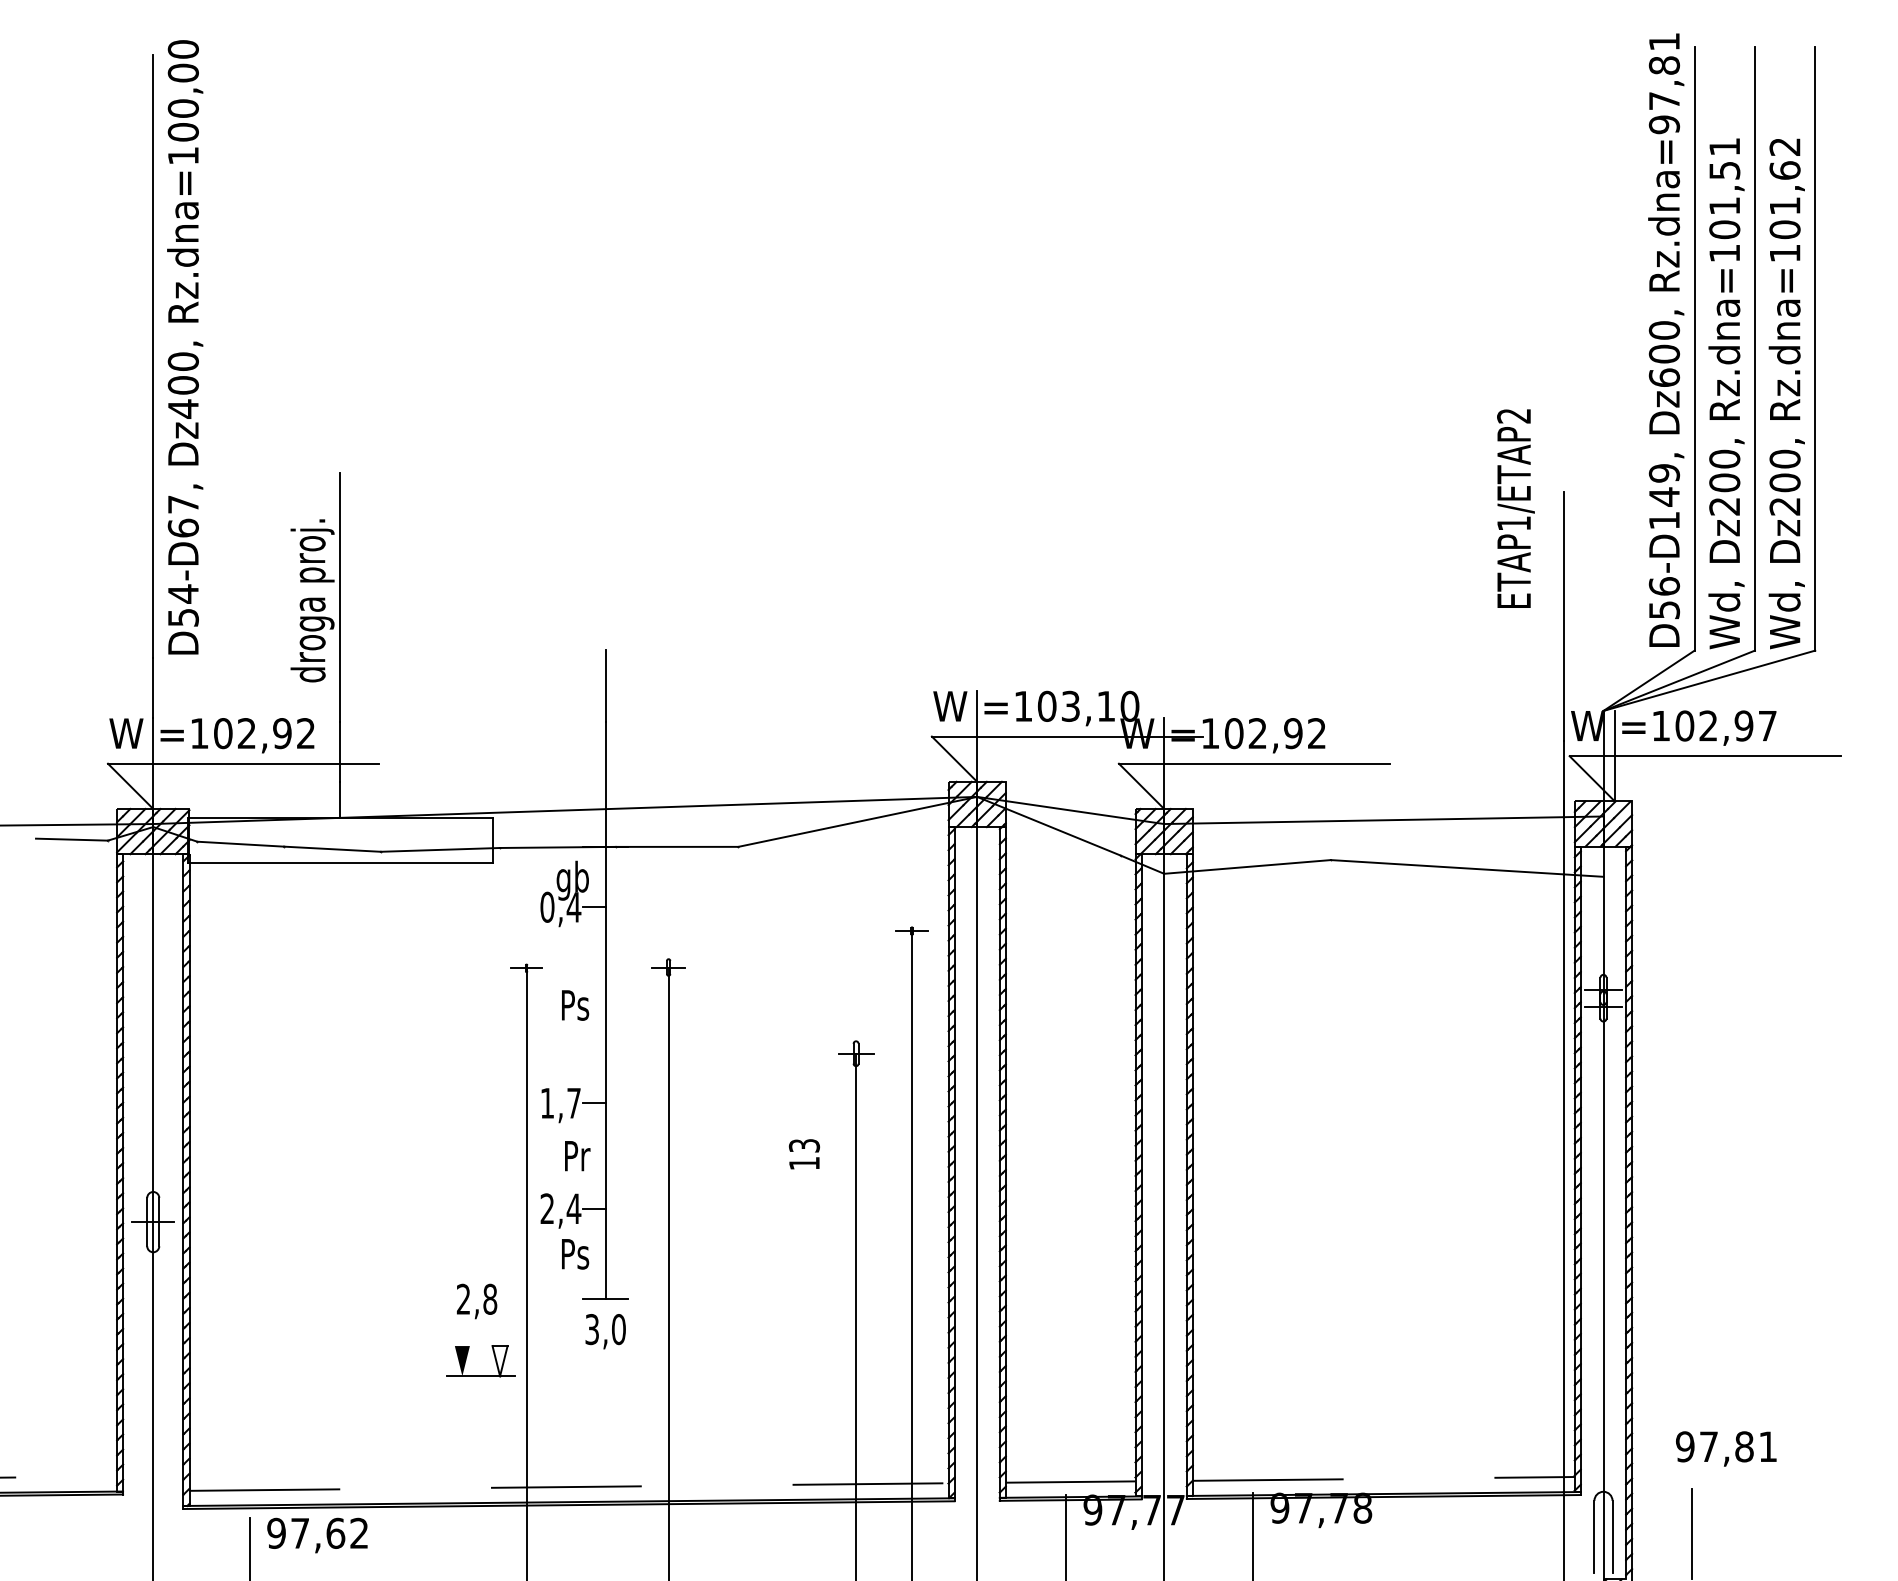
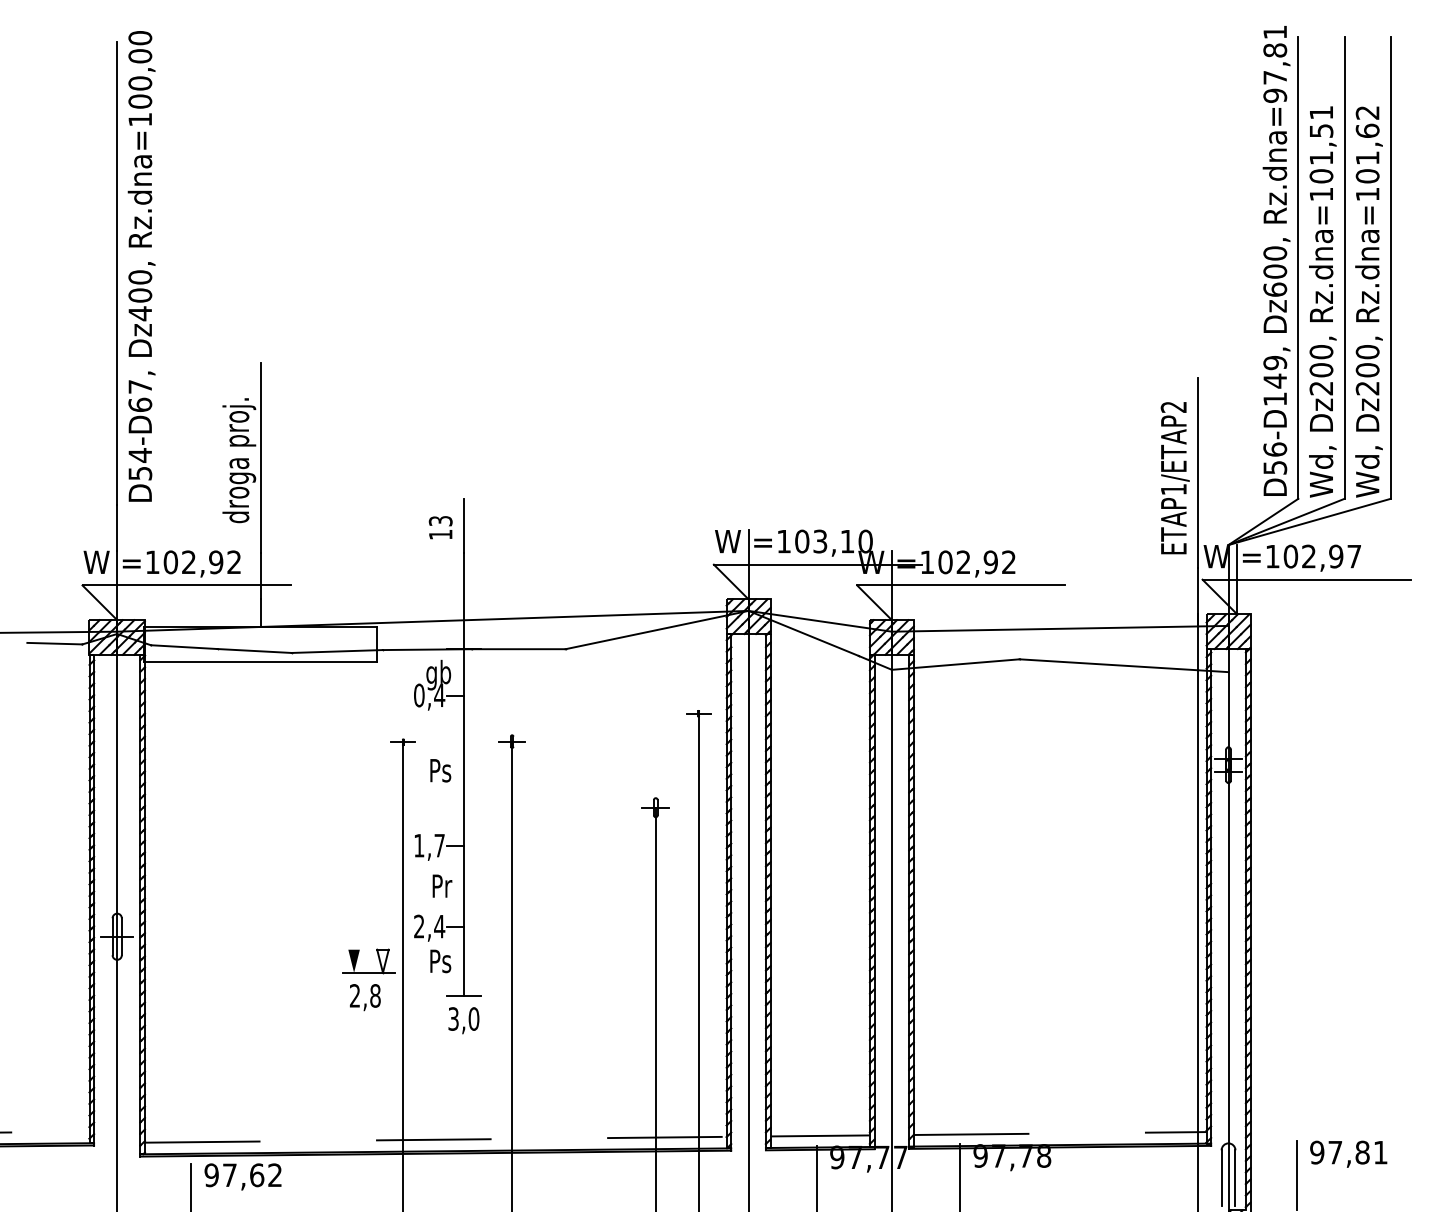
text: (1515, 508) -> (1174, 478), moved
text: (803, 1154) -> (440, 527), moved
part: (467, 1356) -> (358, 957), moved
text: (1726, 1448) -> (1348, 1153), moved

